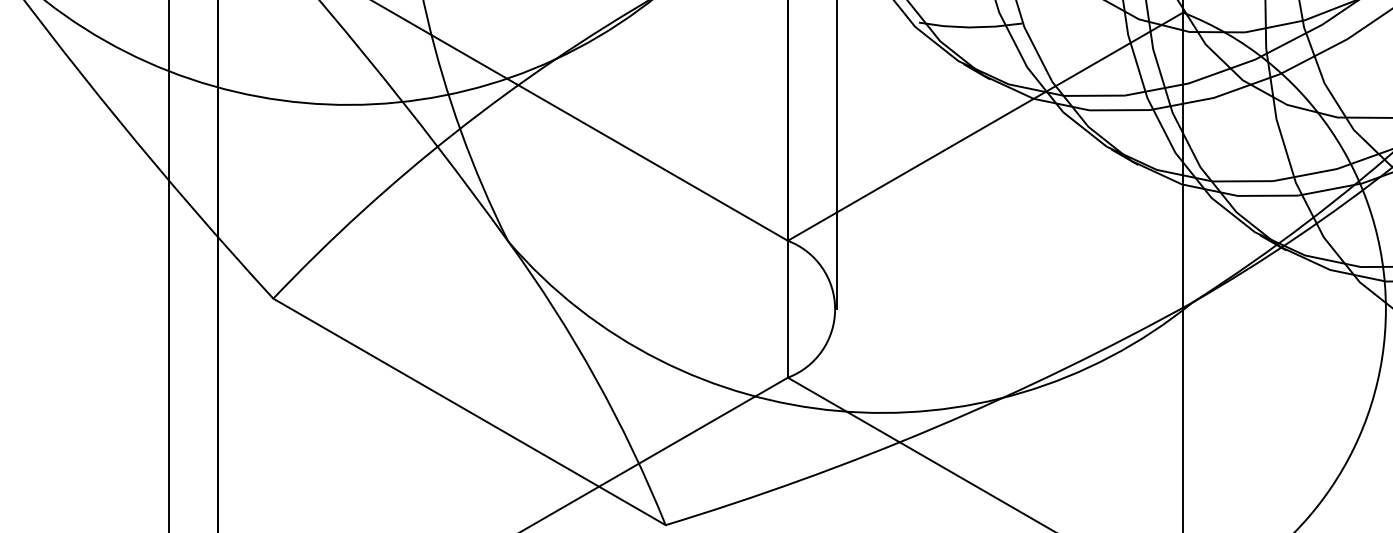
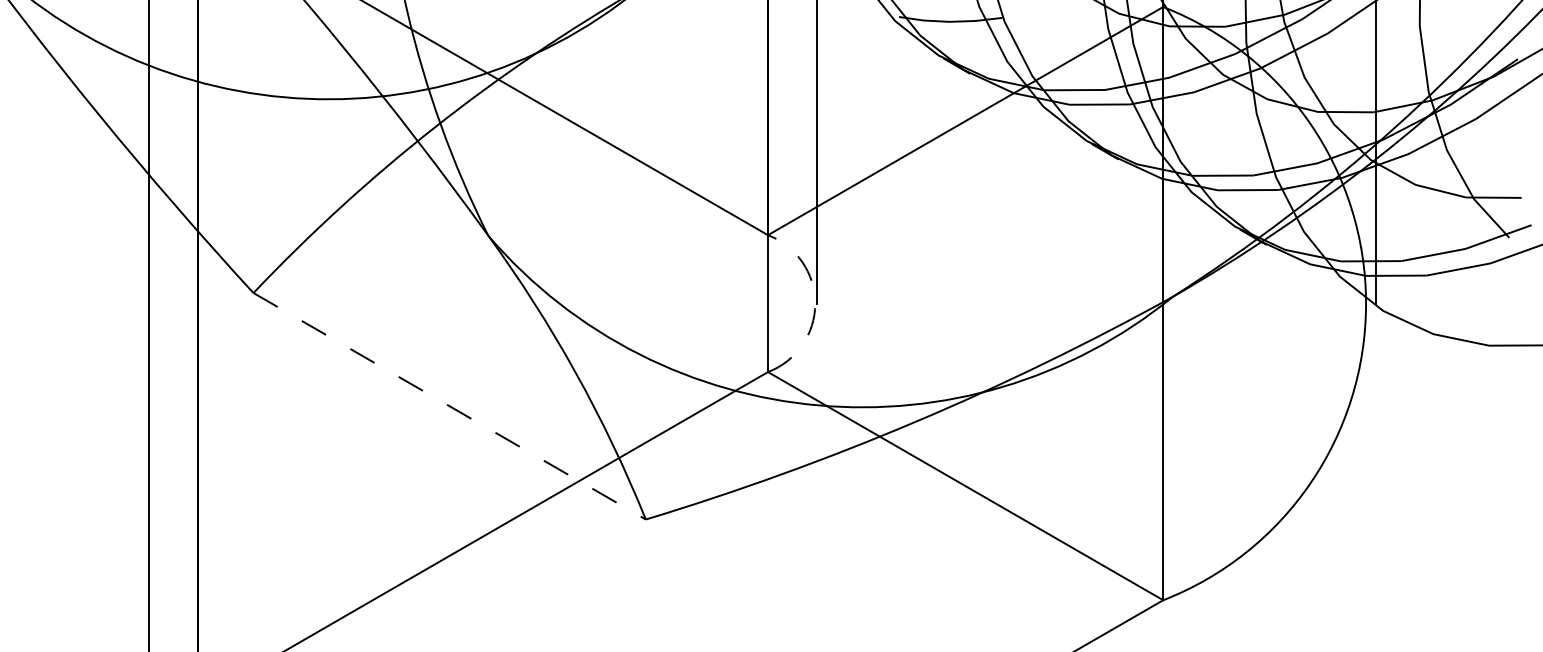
arc: (835, 309) -> (815, 303), solid -> dashed
line: (469, 412) -> (449, 406), solid -> dashed

